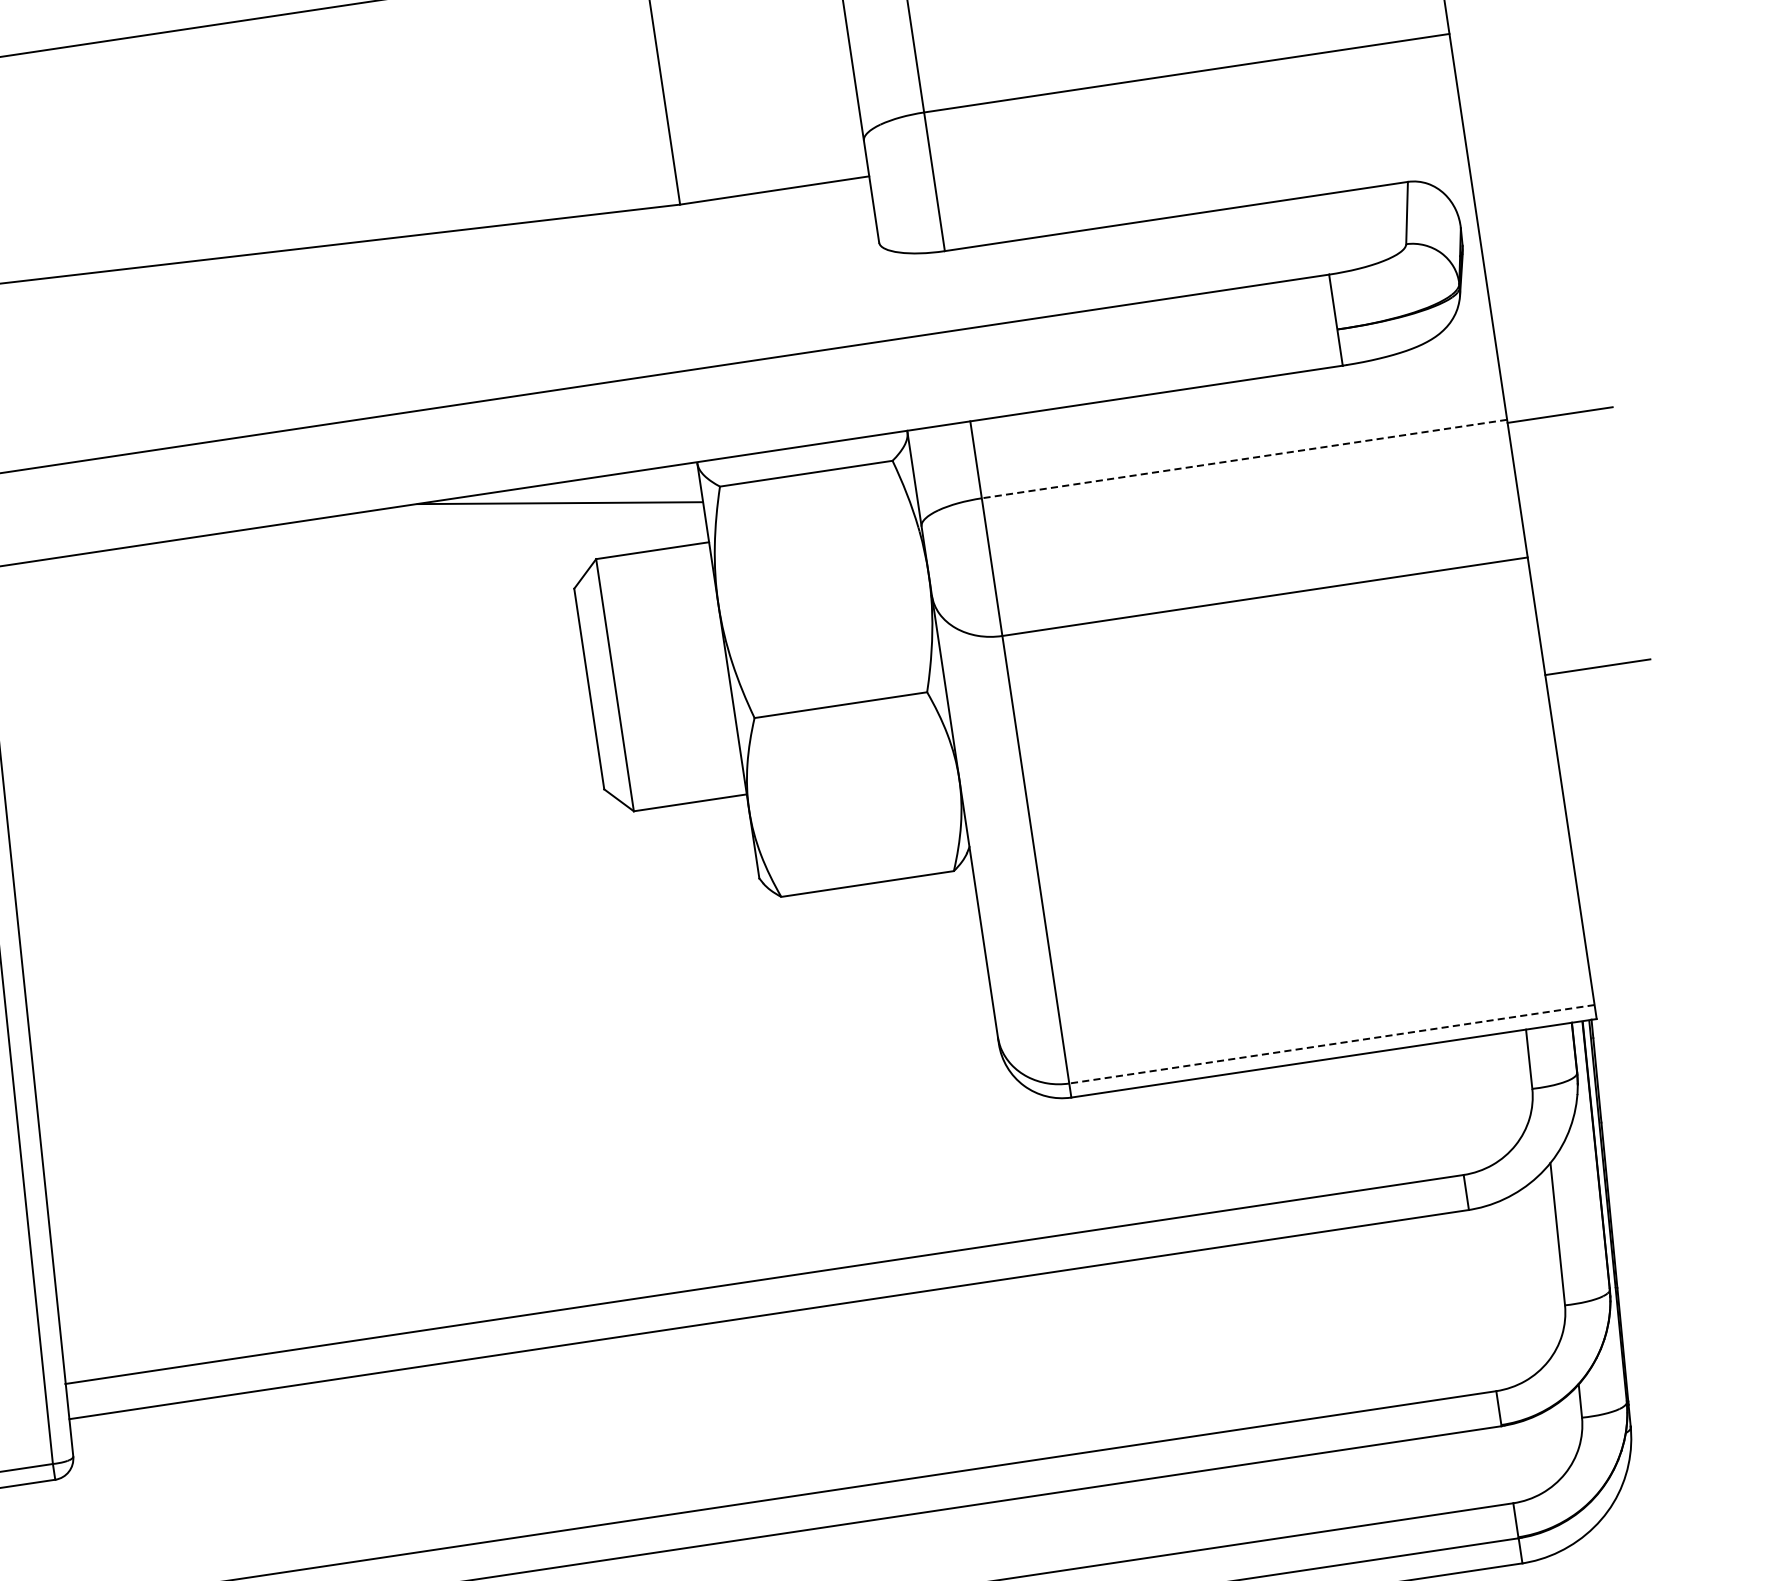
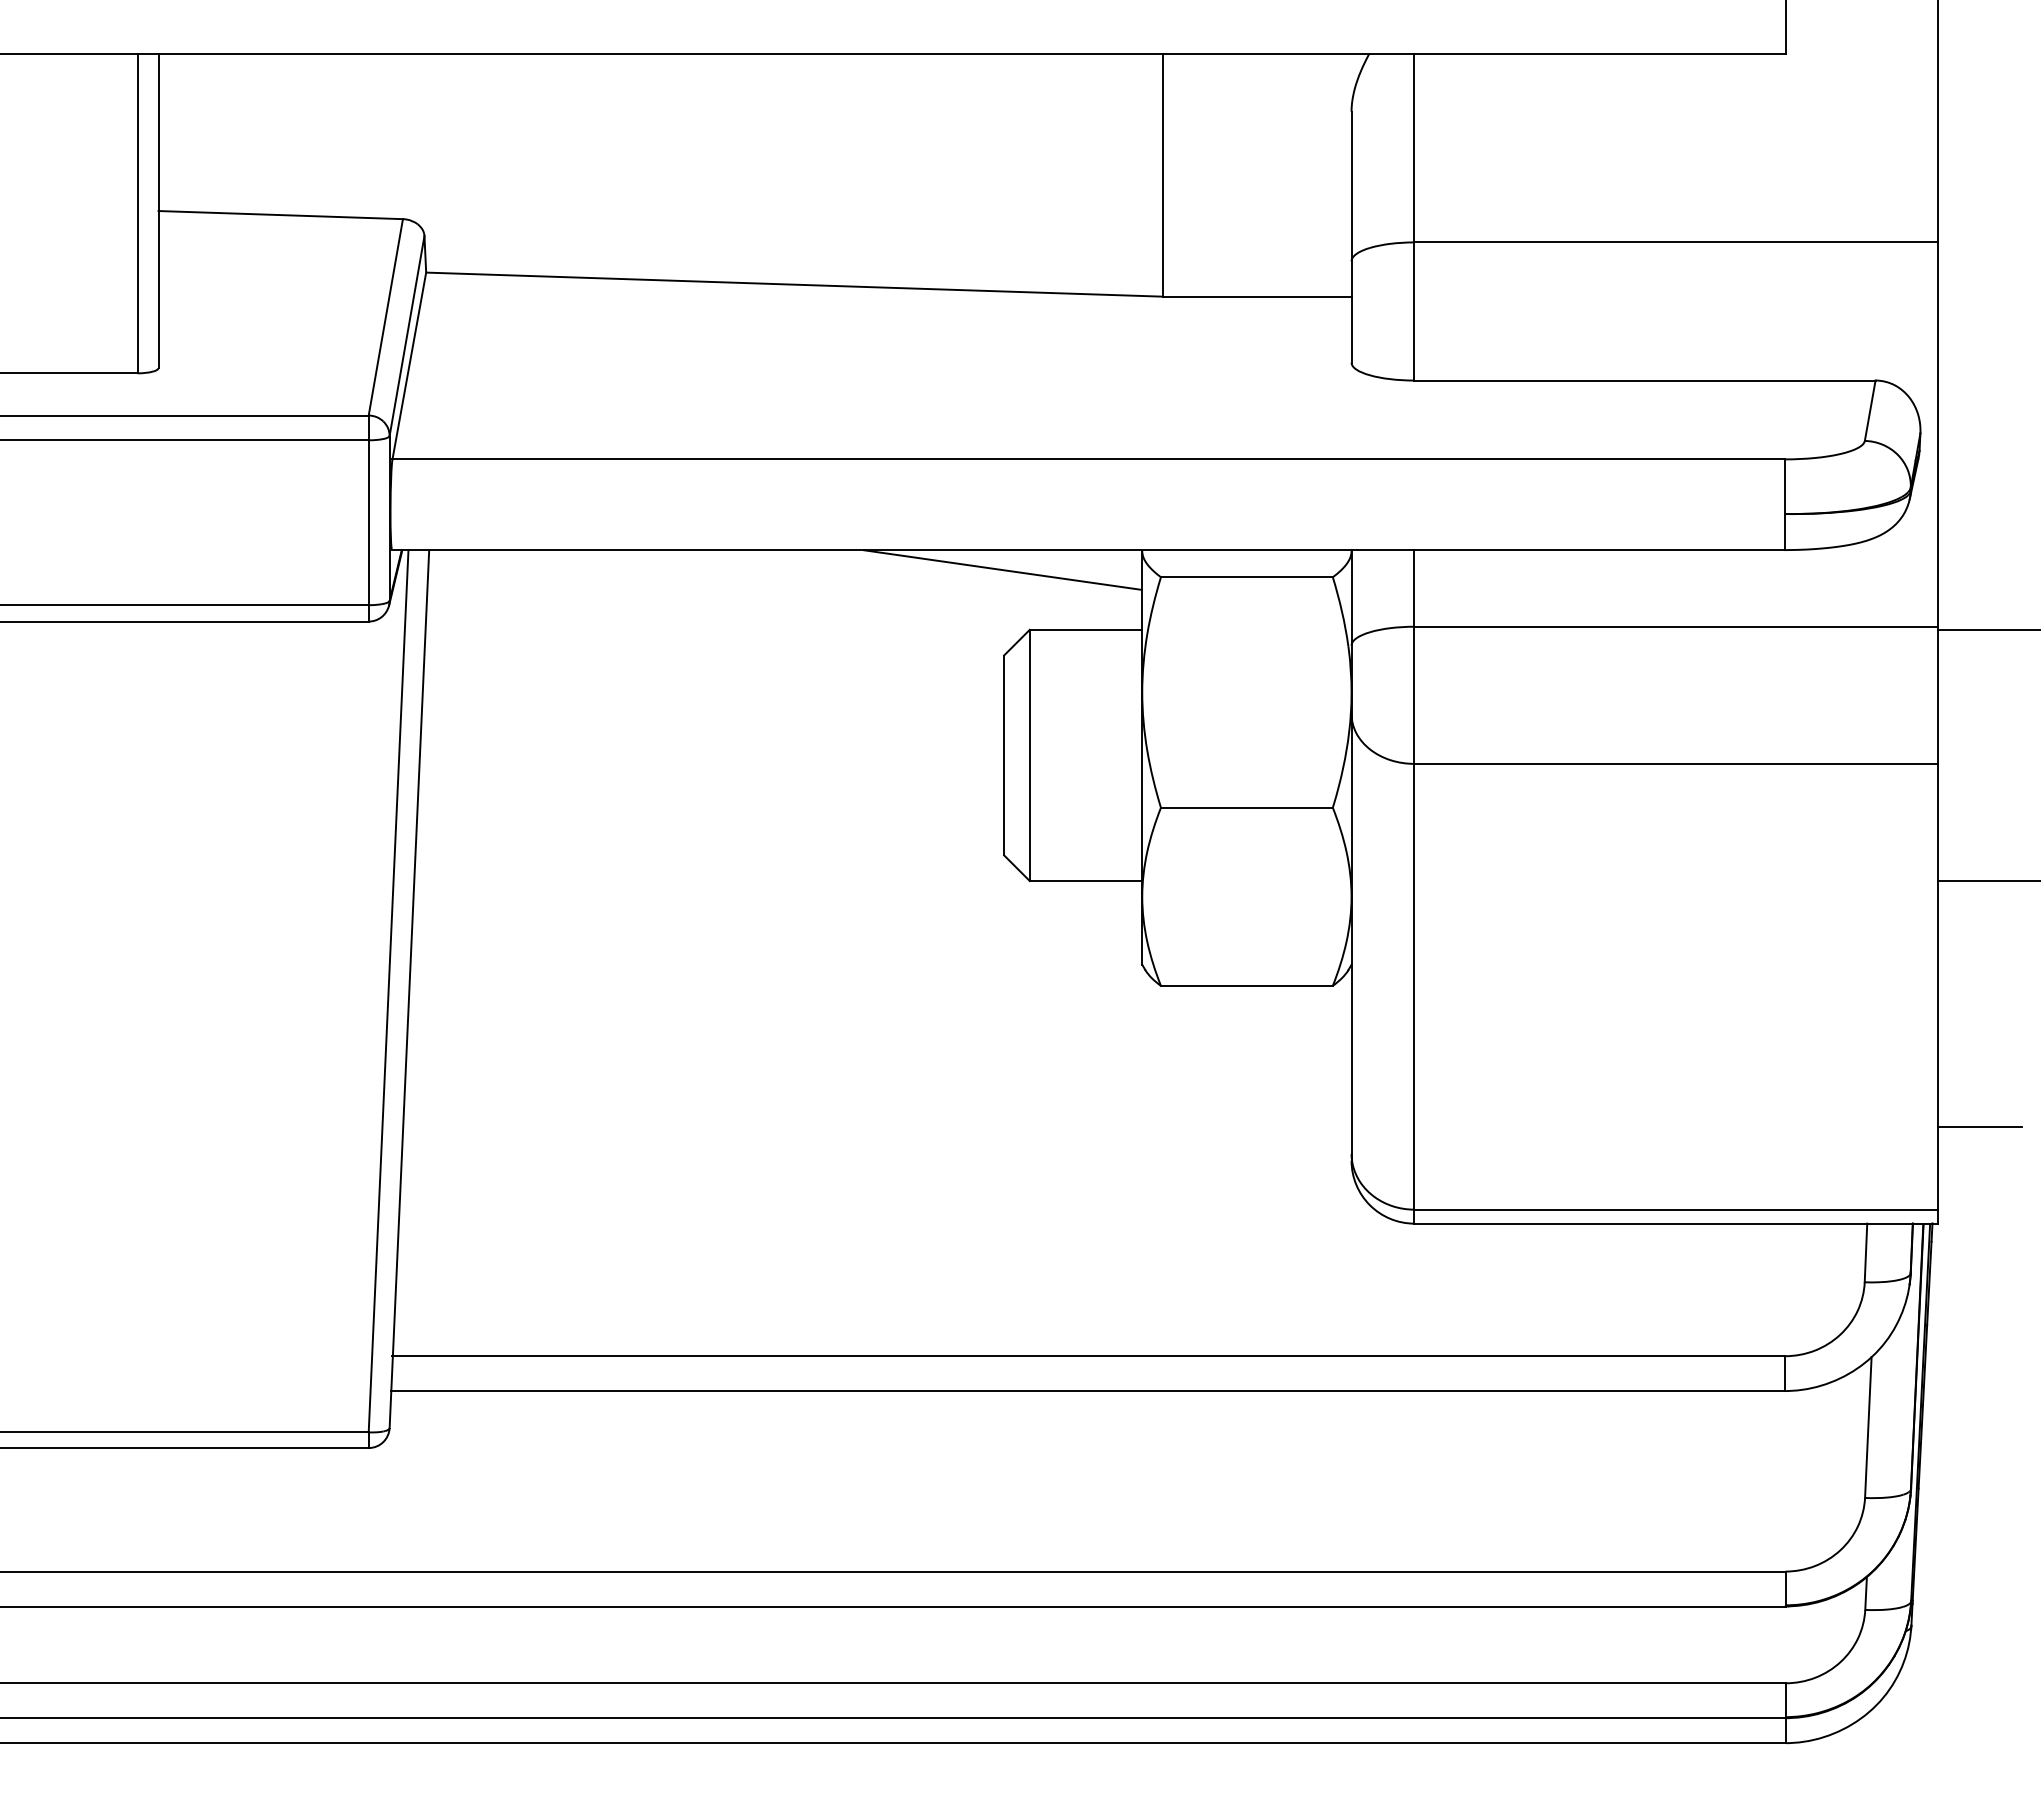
line: (1243, 458) -> (1675, 626), dashed -> solid
line: (1624, 916) -> (1979, 1127), added
line: (1331, 1044) -> (1675, 1209), dashed -> solid

